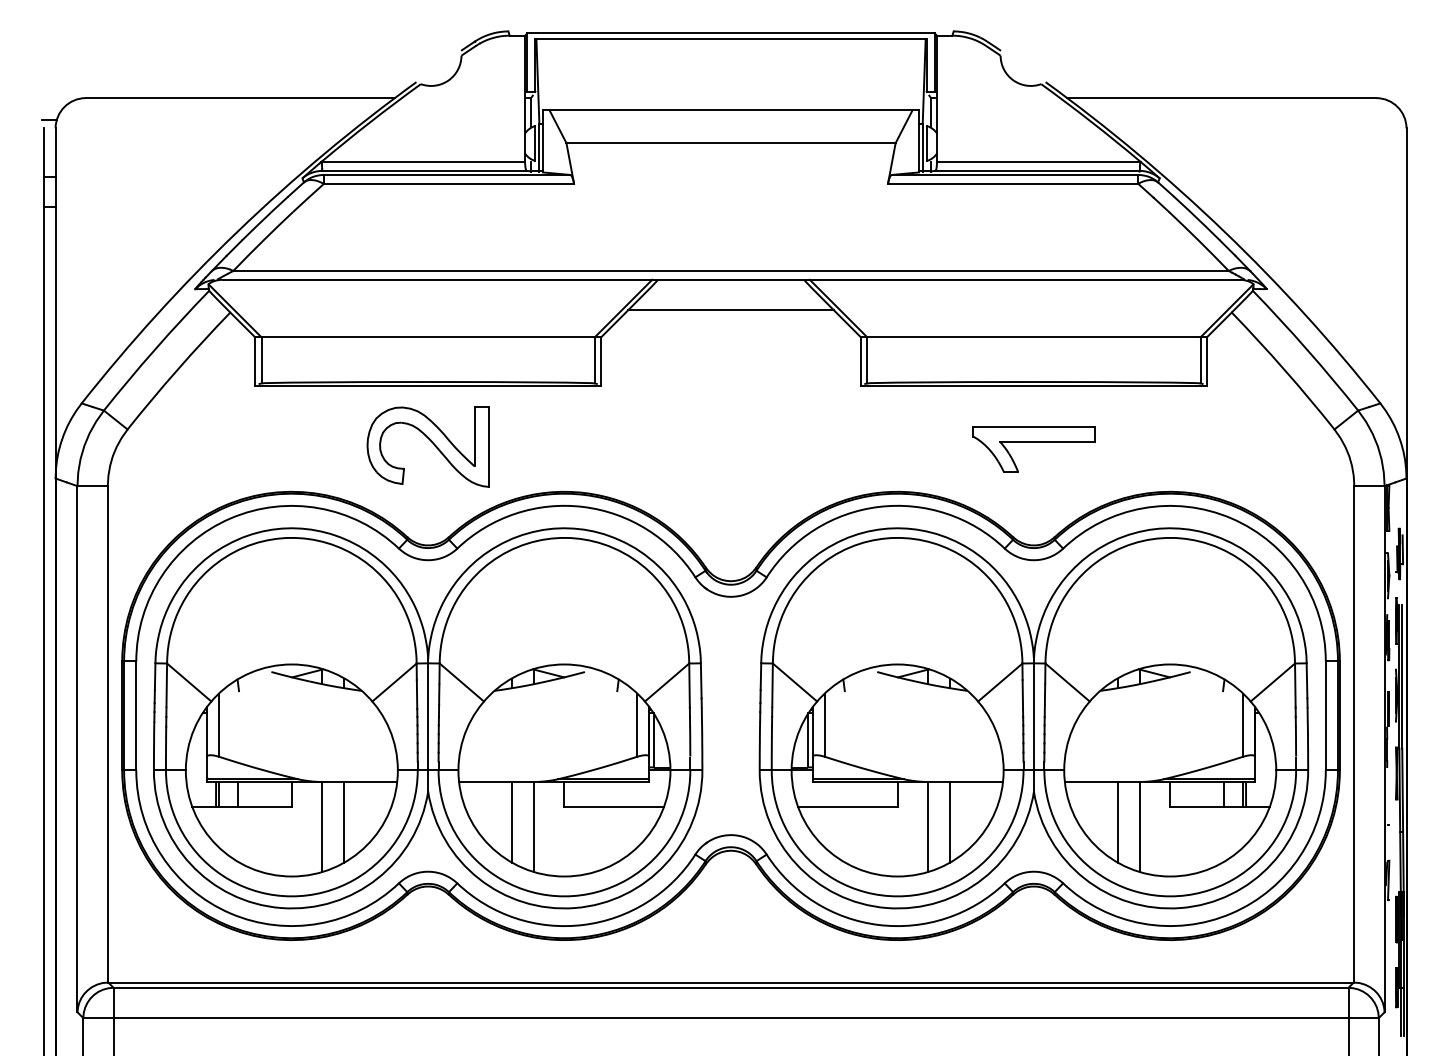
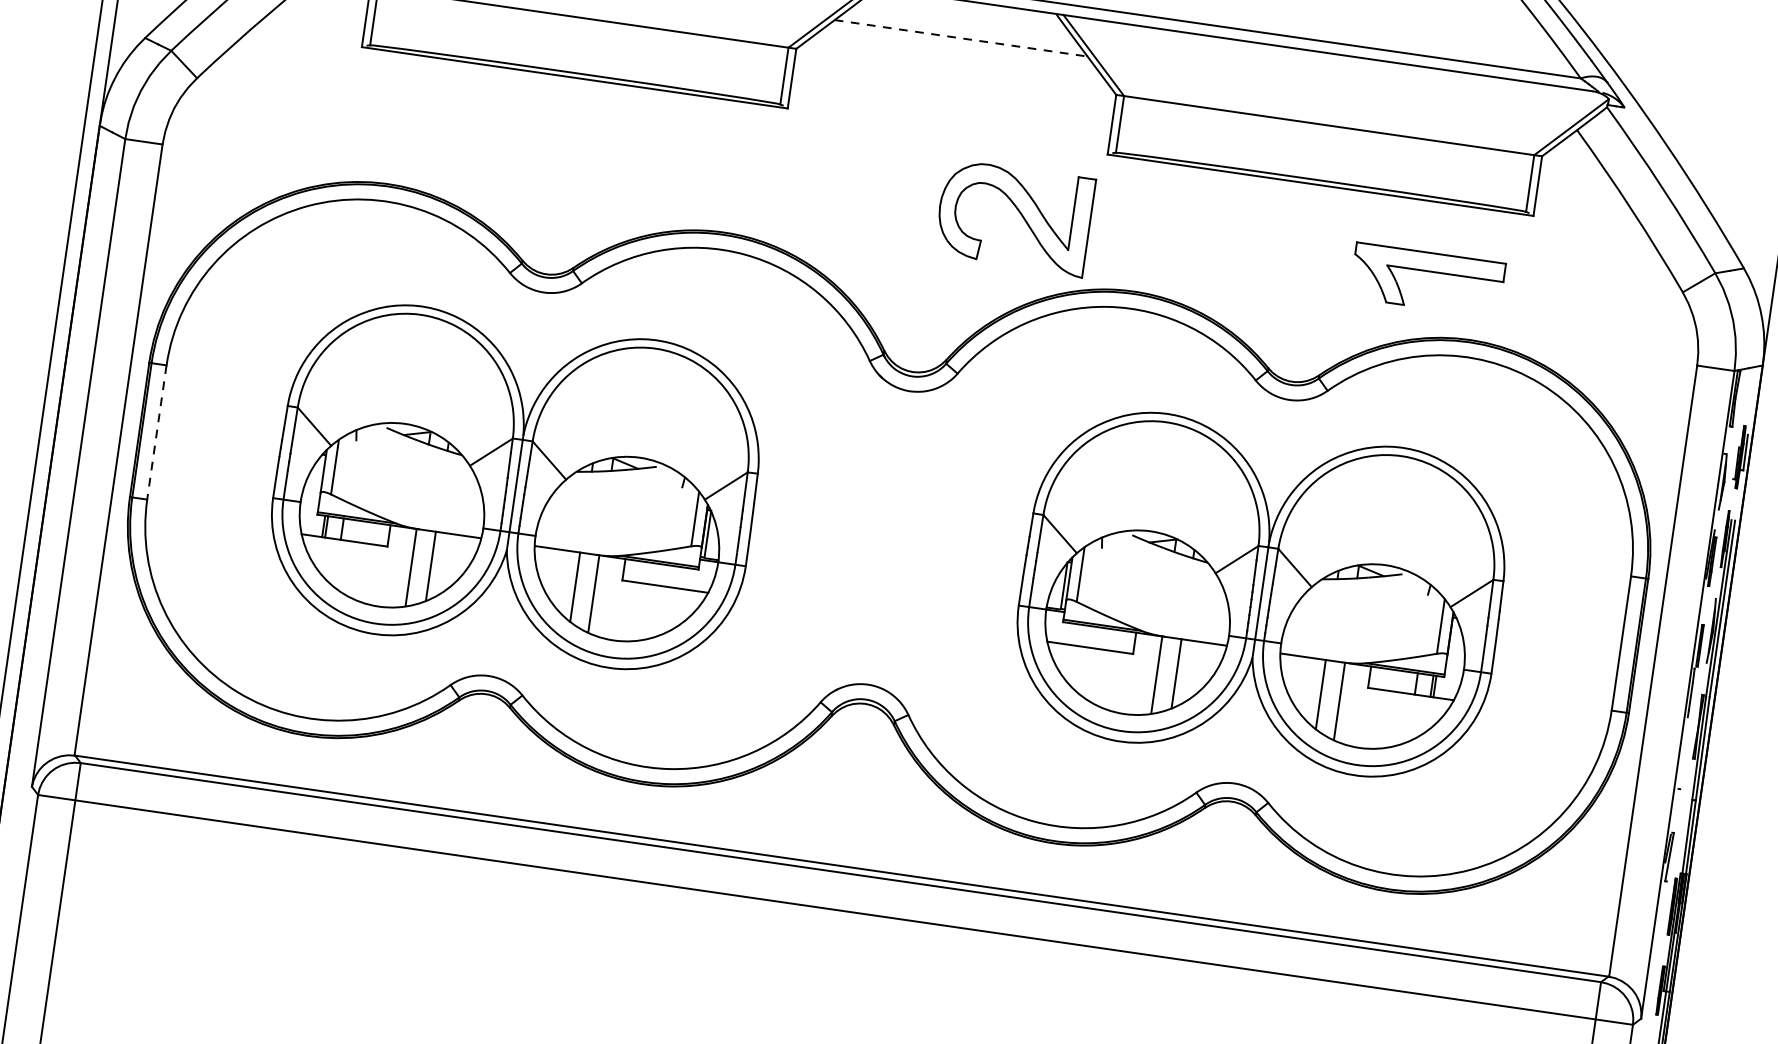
line: (731, 310) -> (961, 38), solid -> dashed
part: (1033, 442) -> (1428, 272), moved
part: (427, 446) -> (1013, 217), moved
line: (136, 715) -> (157, 431), solid -> dashed
part: (428, 718) -> (516, 487), size x0.7
part: (1033, 718) -> (1261, 594), size x0.7

